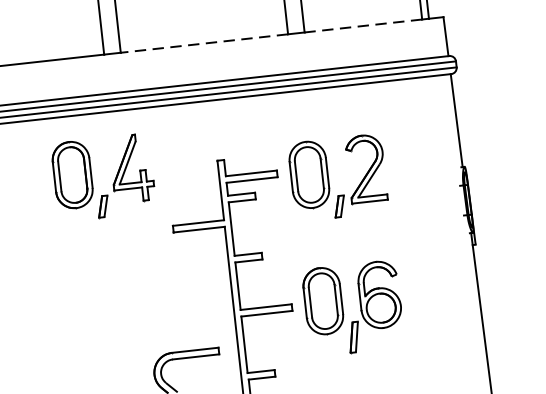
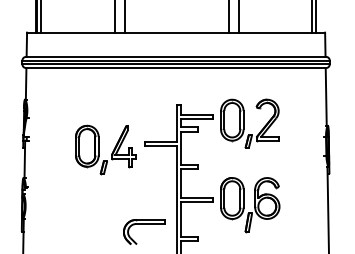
line: (361, 25) -> (274, 32), dashed -> solid
line: (203, 43) -> (176, 32), dashed -> solid
part: (102, 176) -> (105, 149), moved

